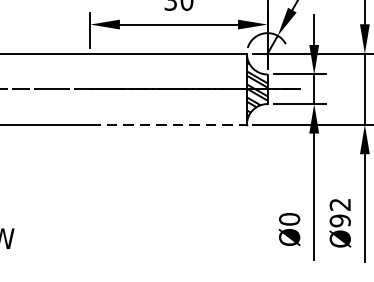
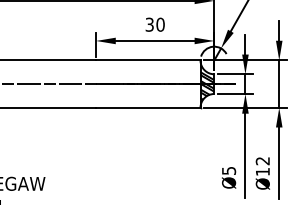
line: (168, 124) -> (148, 107), dashed -> solid
text: (290, 218) -> (229, 170), Ø0 -> Ø5
text: (339, 220) -> (262, 171), Ø92 -> Ø12

